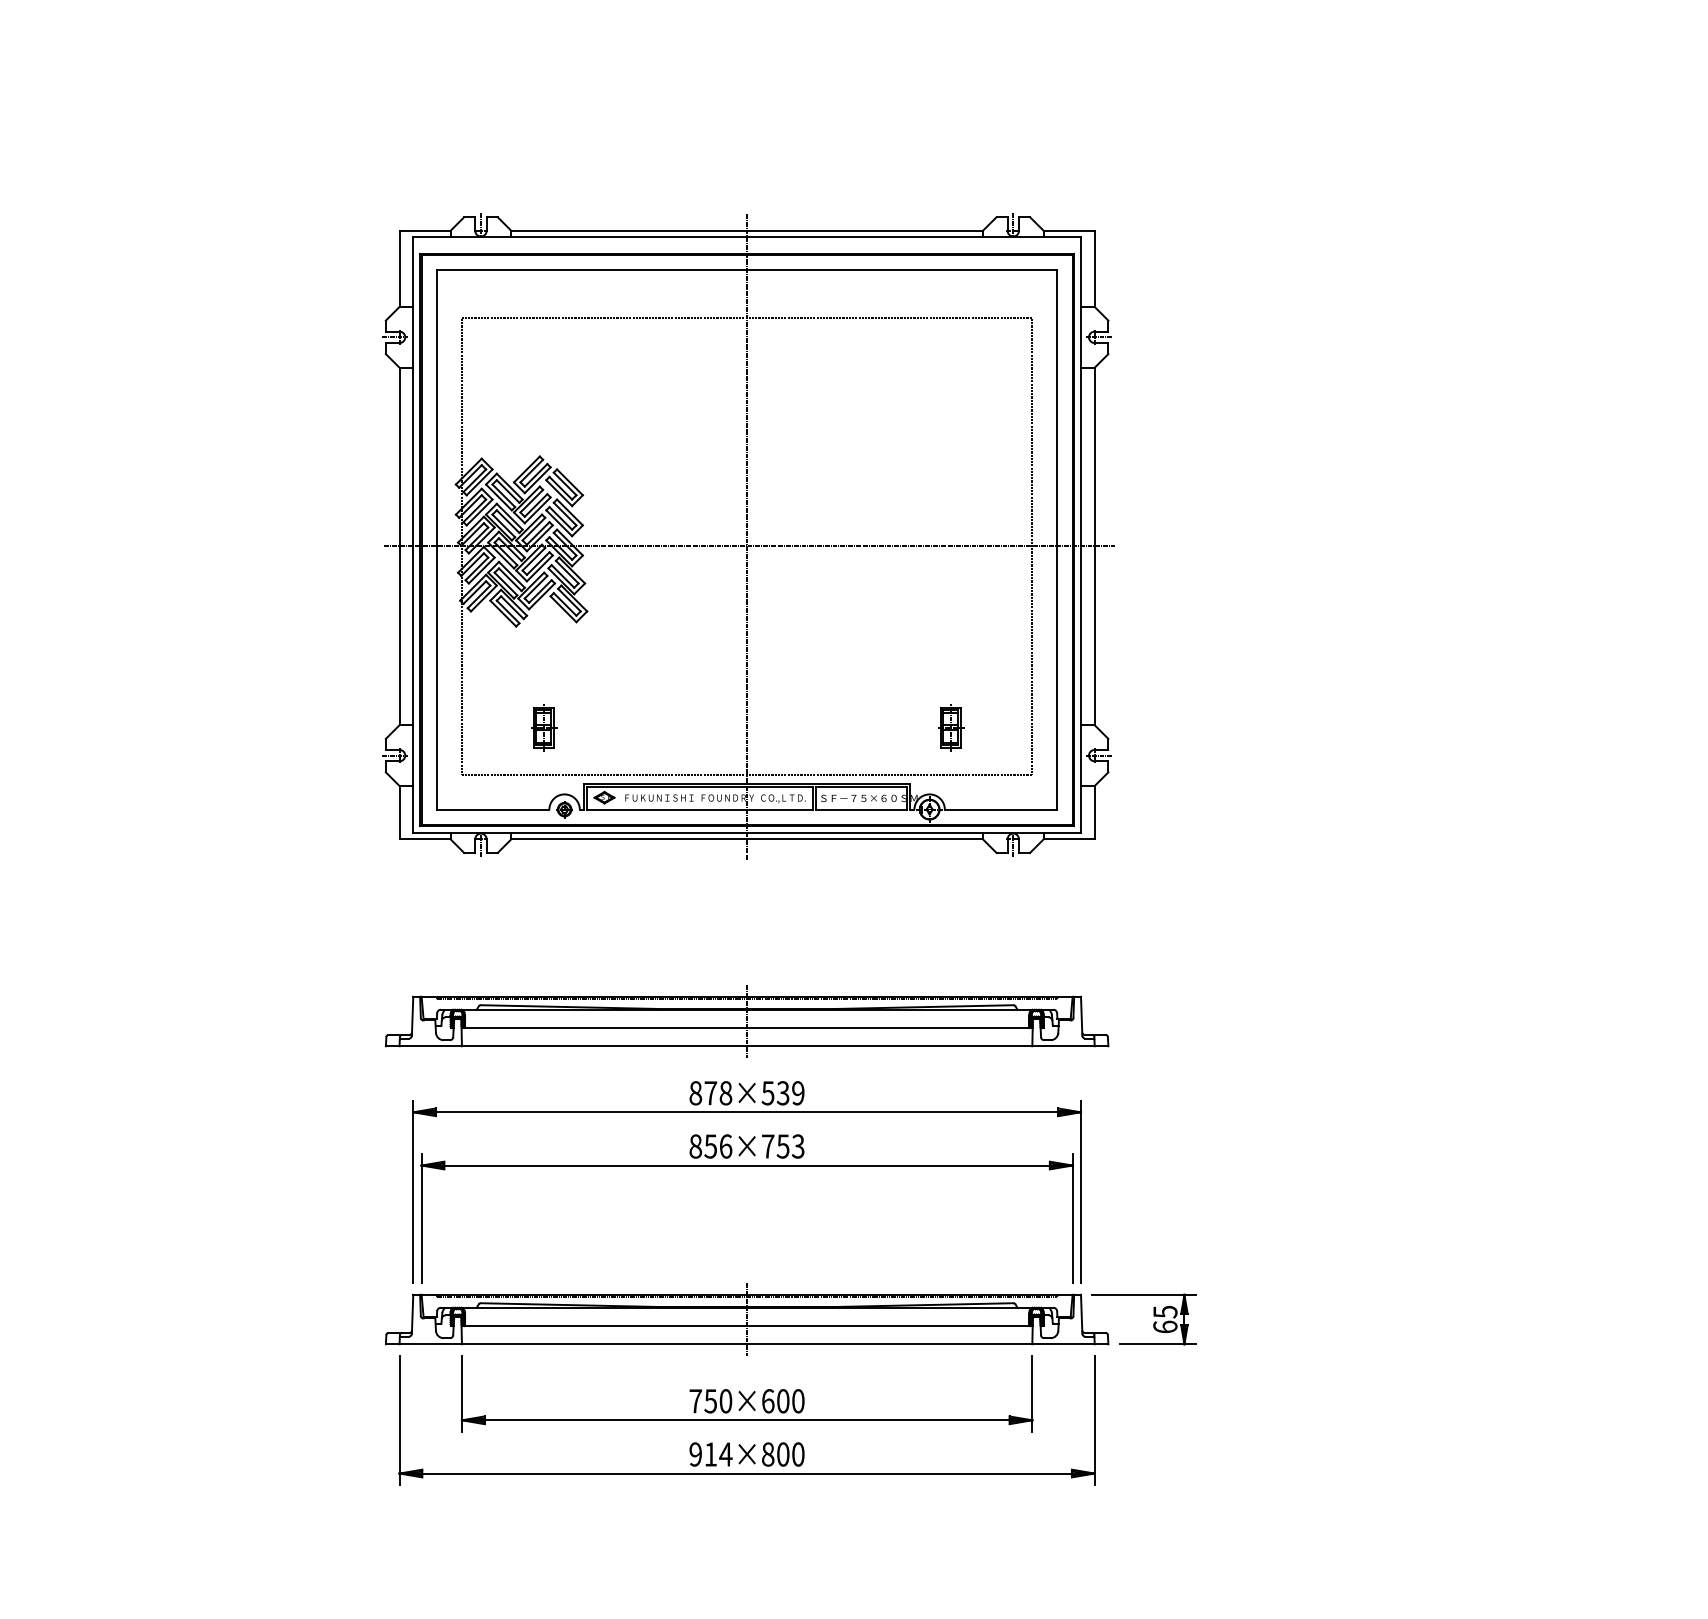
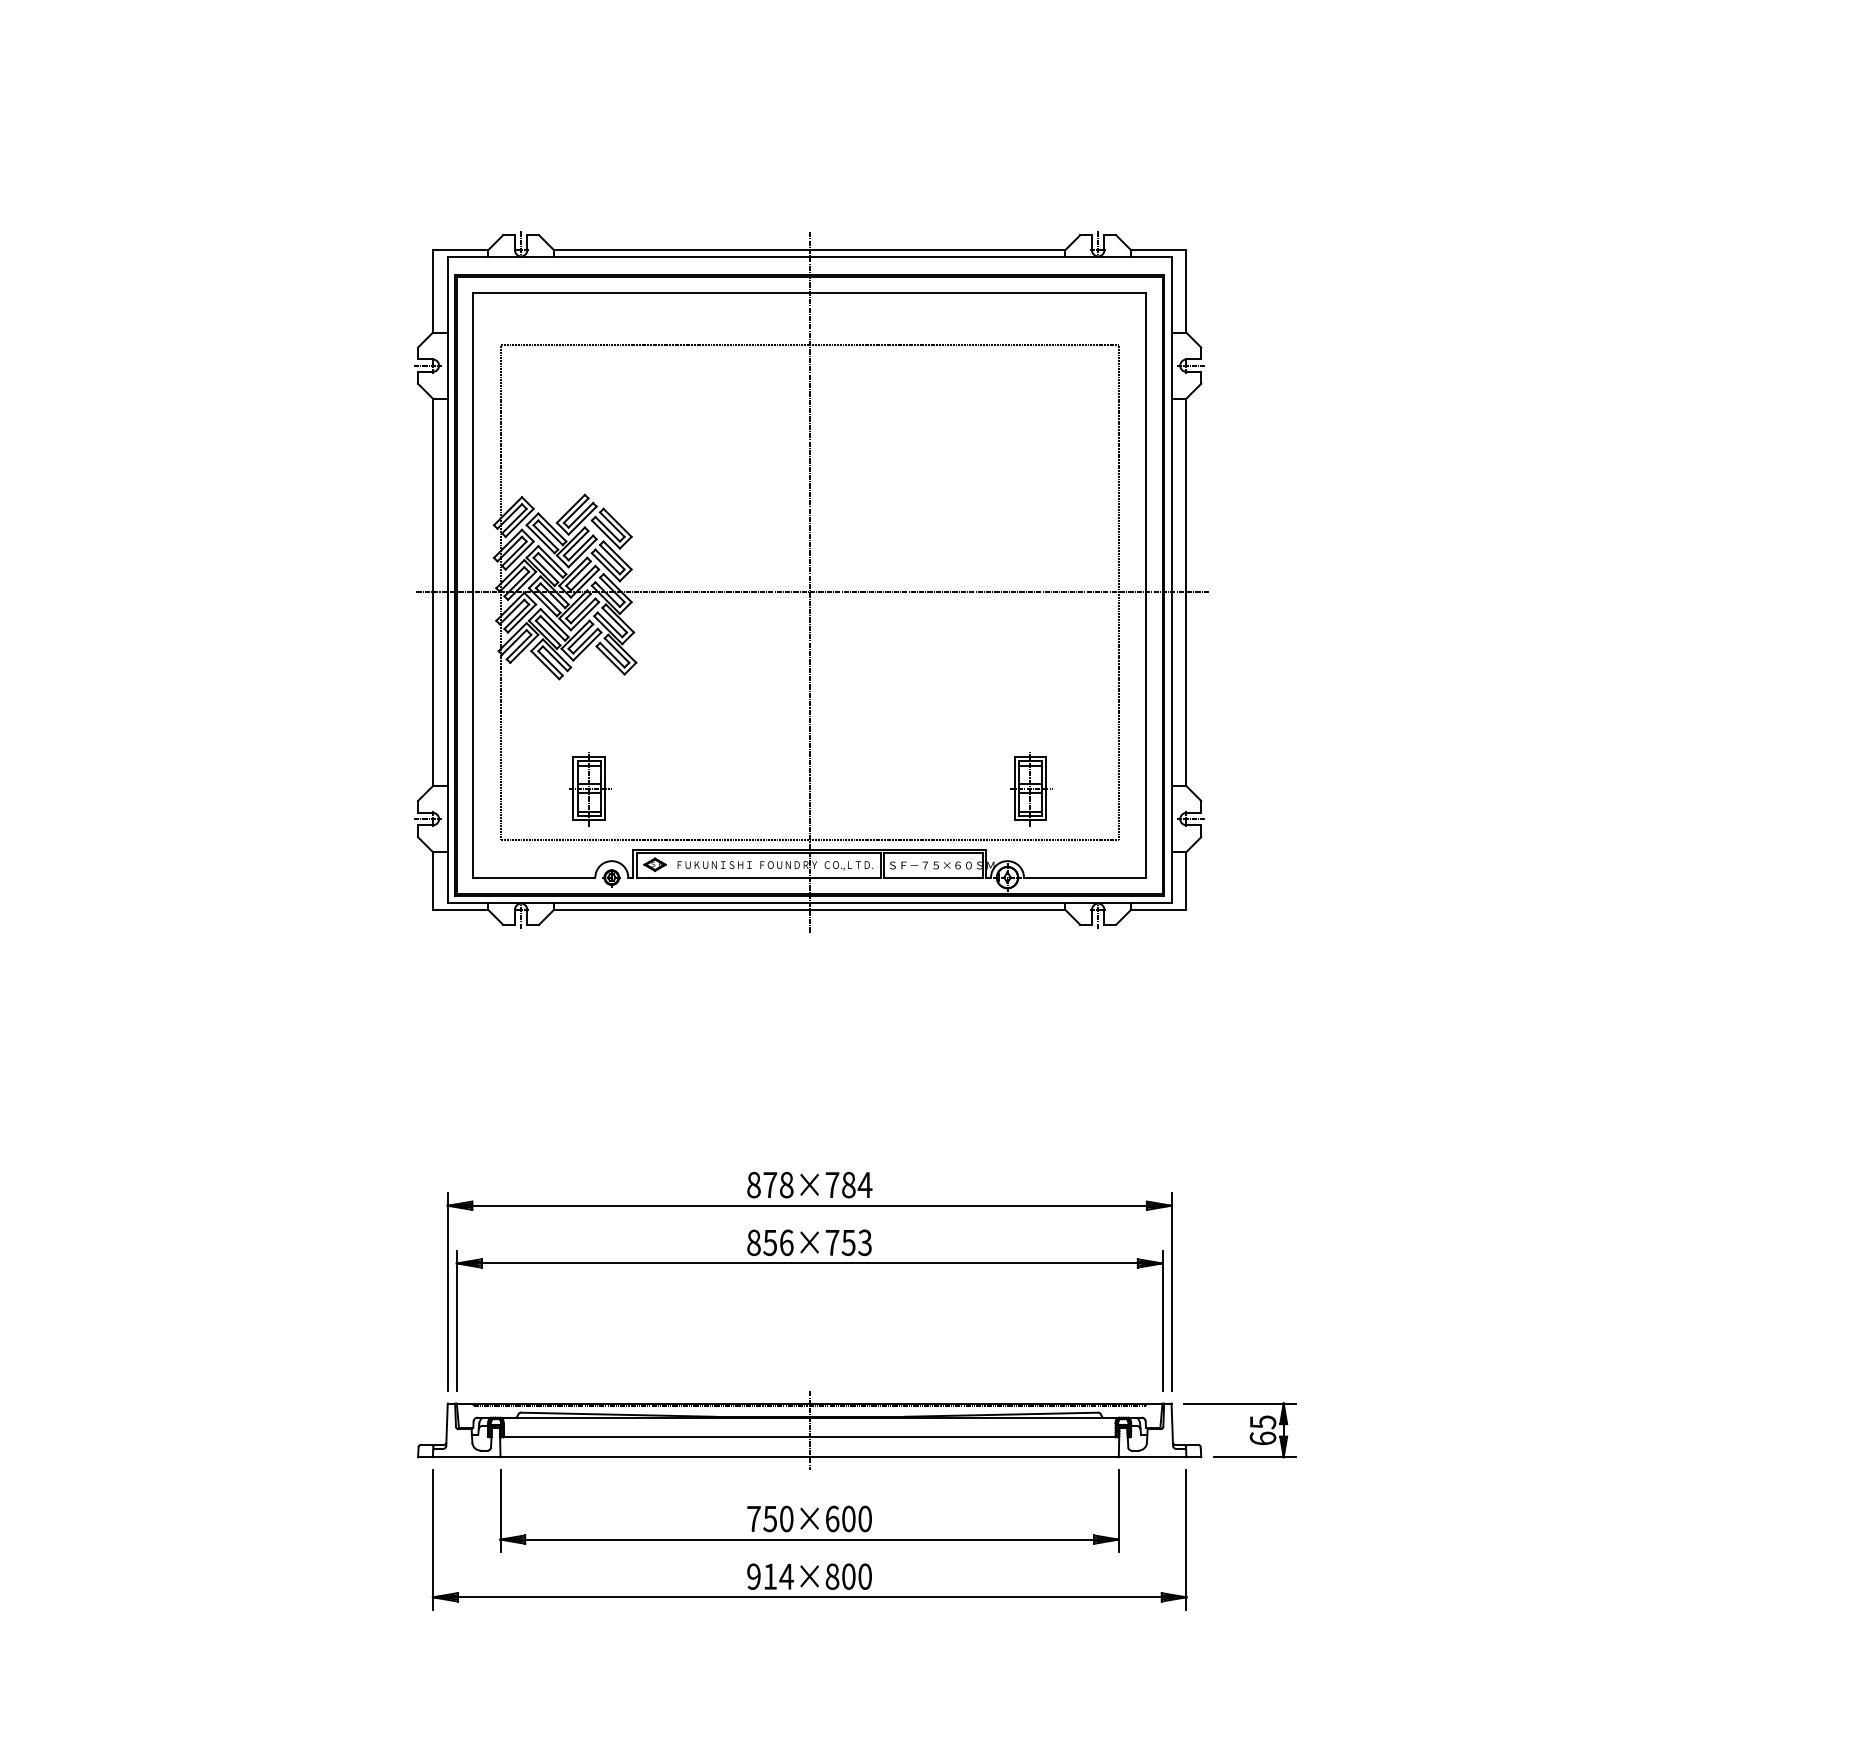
part: (544, 728) -> (590, 789), size x1.43
part: (951, 728) -> (1031, 789), size x1.43
part: (747, 1021) -> (810, 1107), removed
text: (783, 1093) -> (849, 1185), 878×539 -> 878×784

